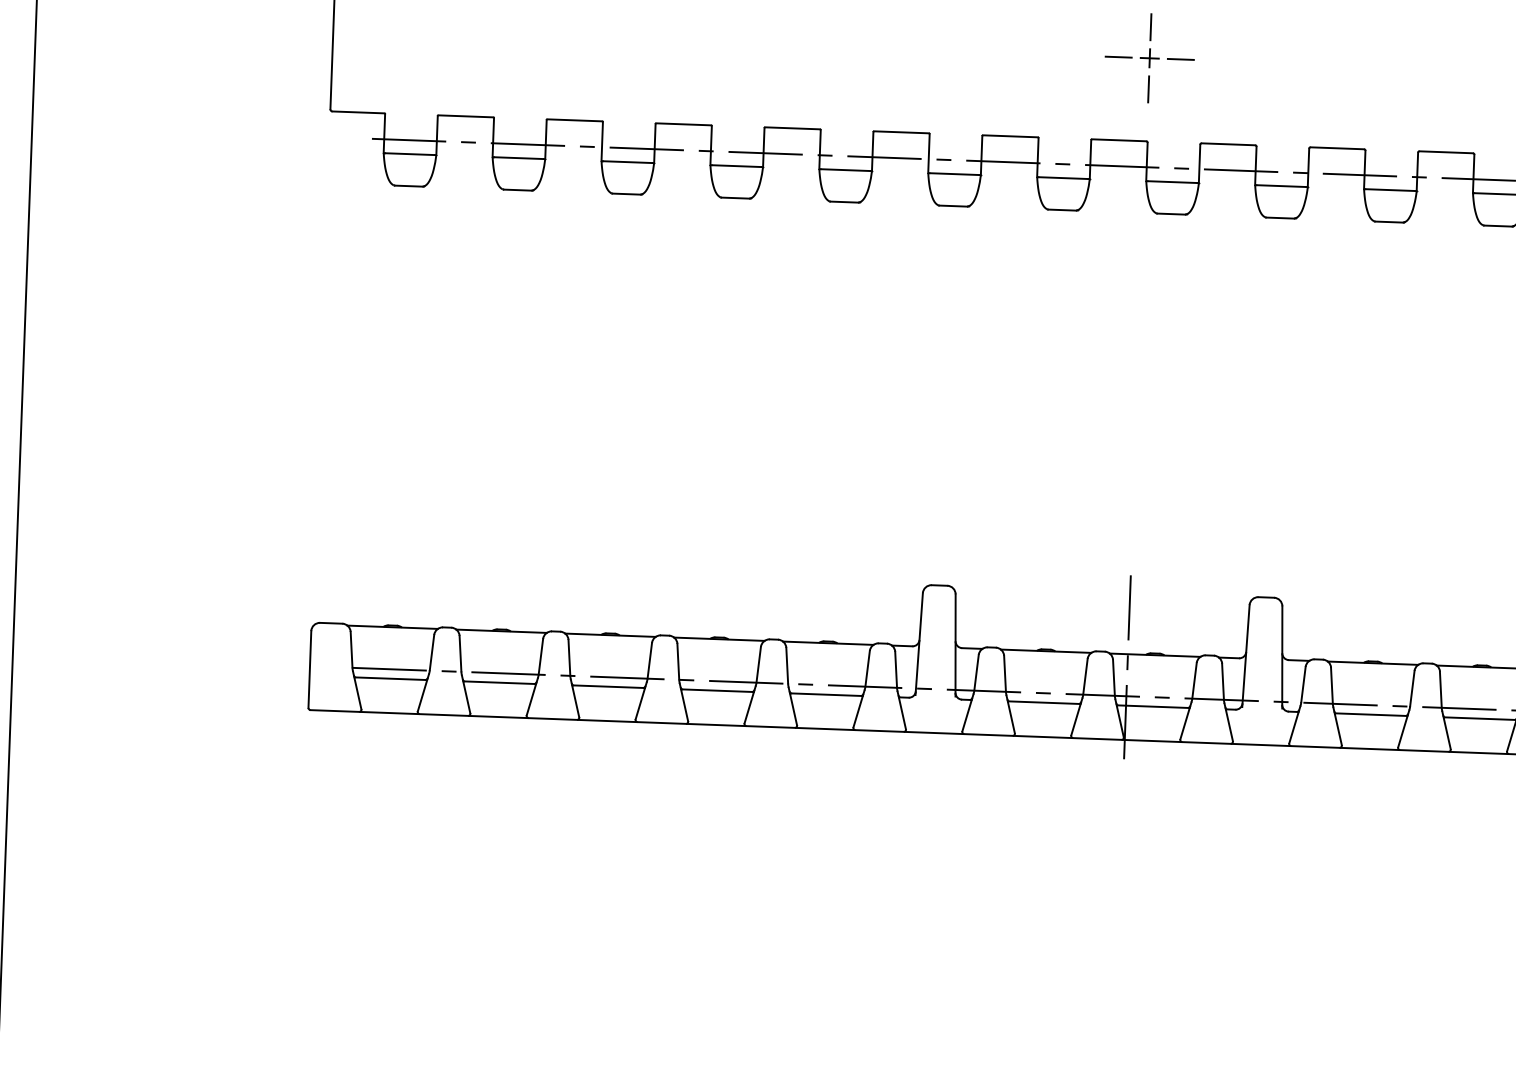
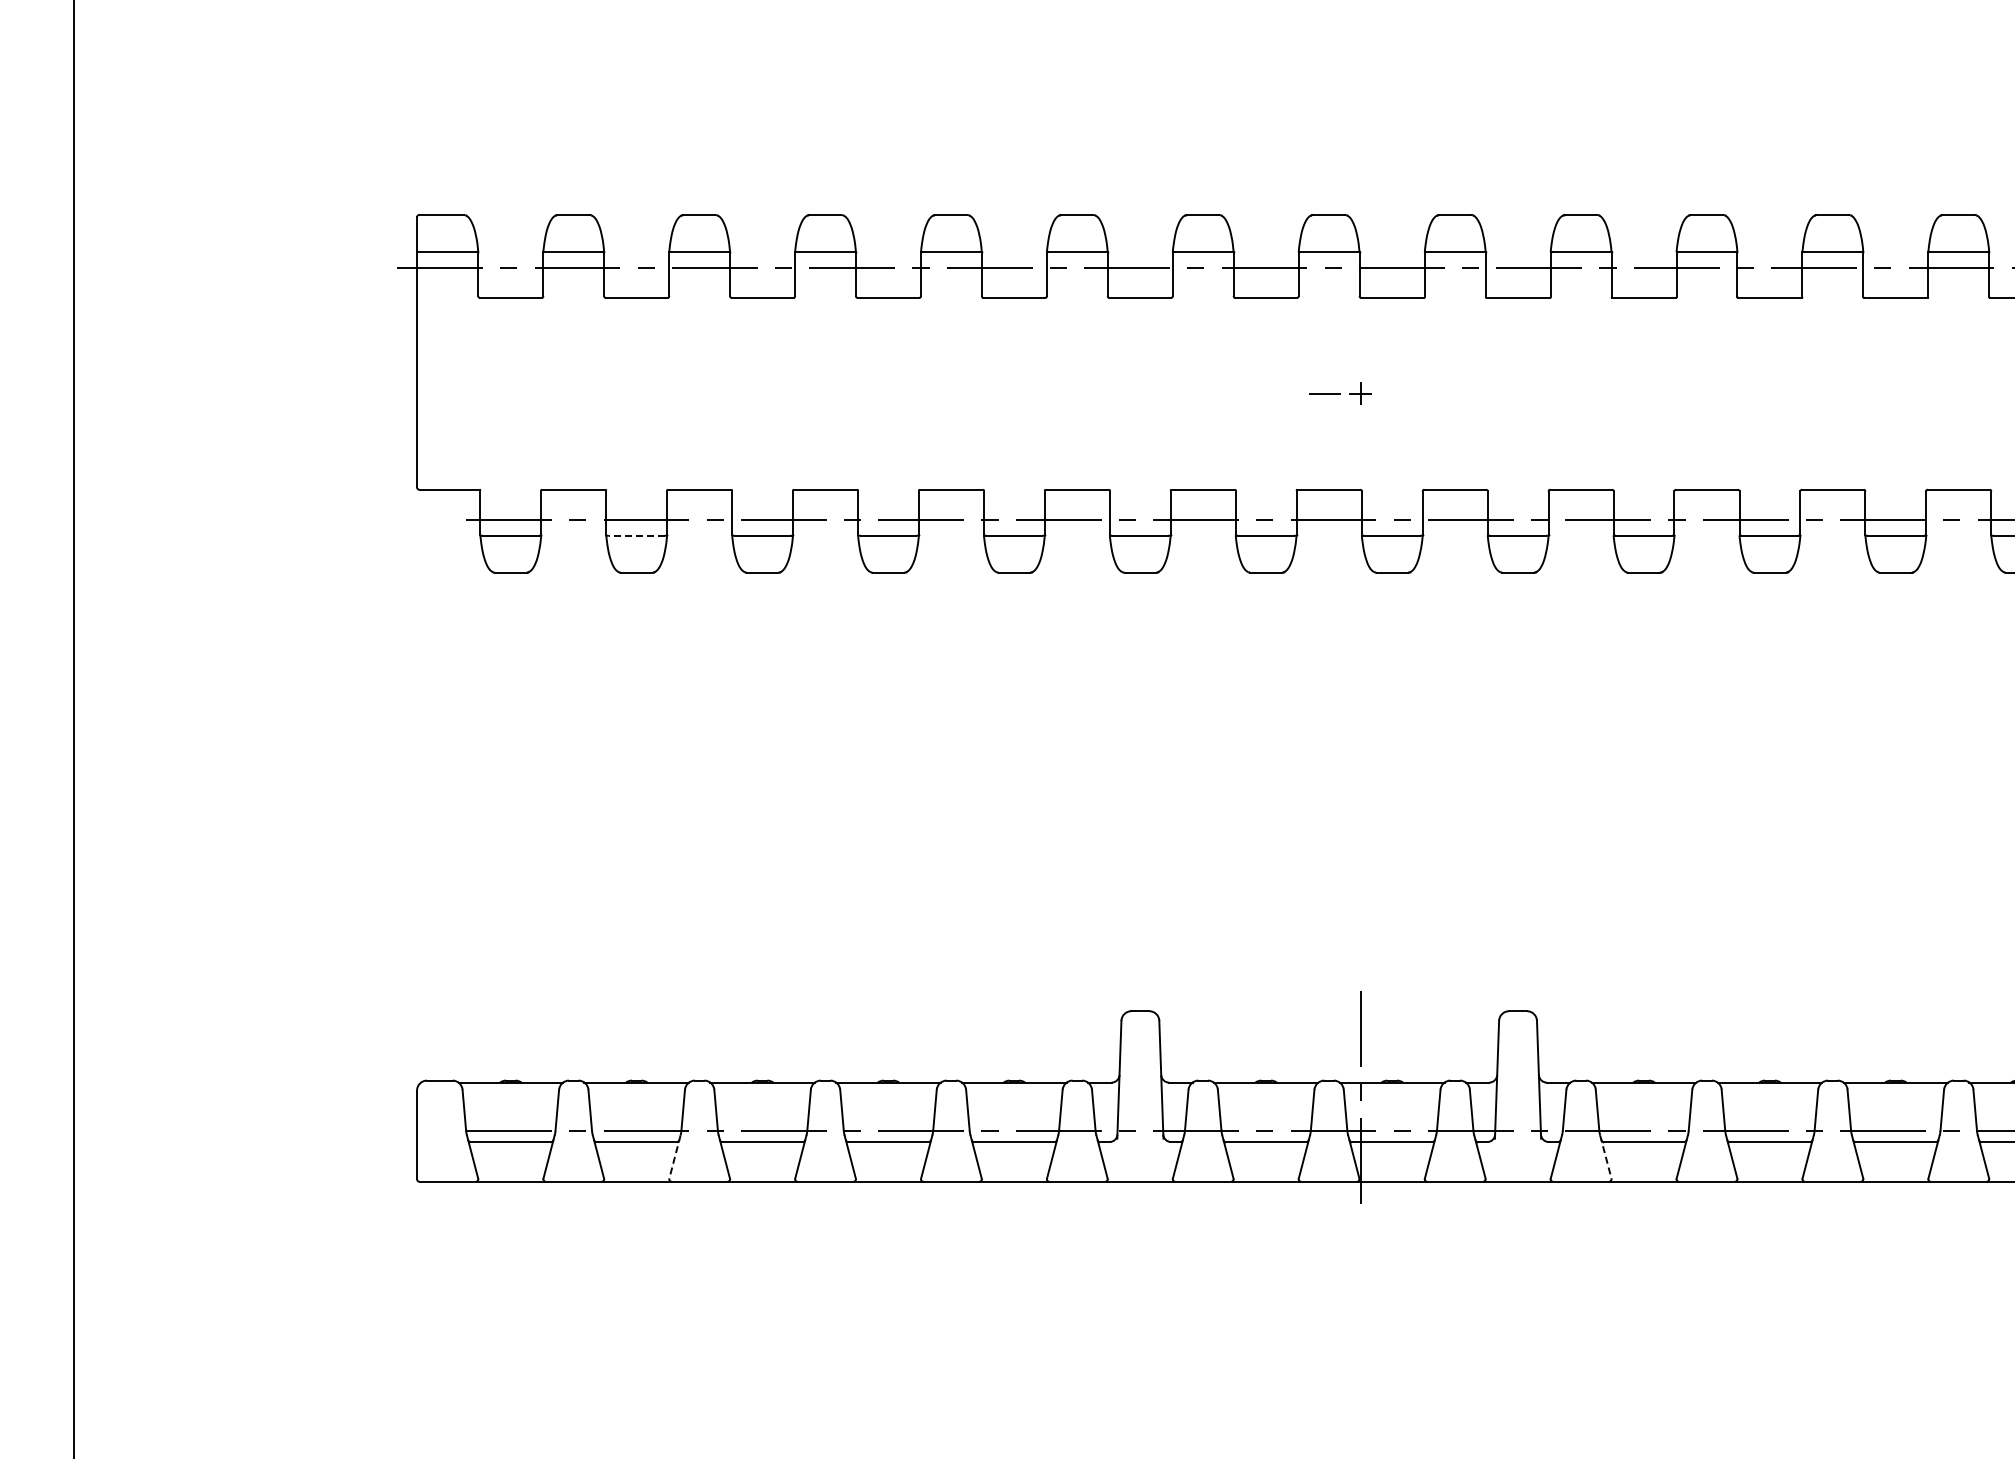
line: (1150, 26) -> (1360, 357), removed
line: (1180, 59) -> (1396, 393), removed
line: (1148, 89) -> (1360, 429), removed
line: (518, 157) -> (636, 535), solid -> dashed
line: (531, 697) -> (674, 1157), solid -> dashed
line: (1337, 726) -> (1605, 1157), solid -> dashed

